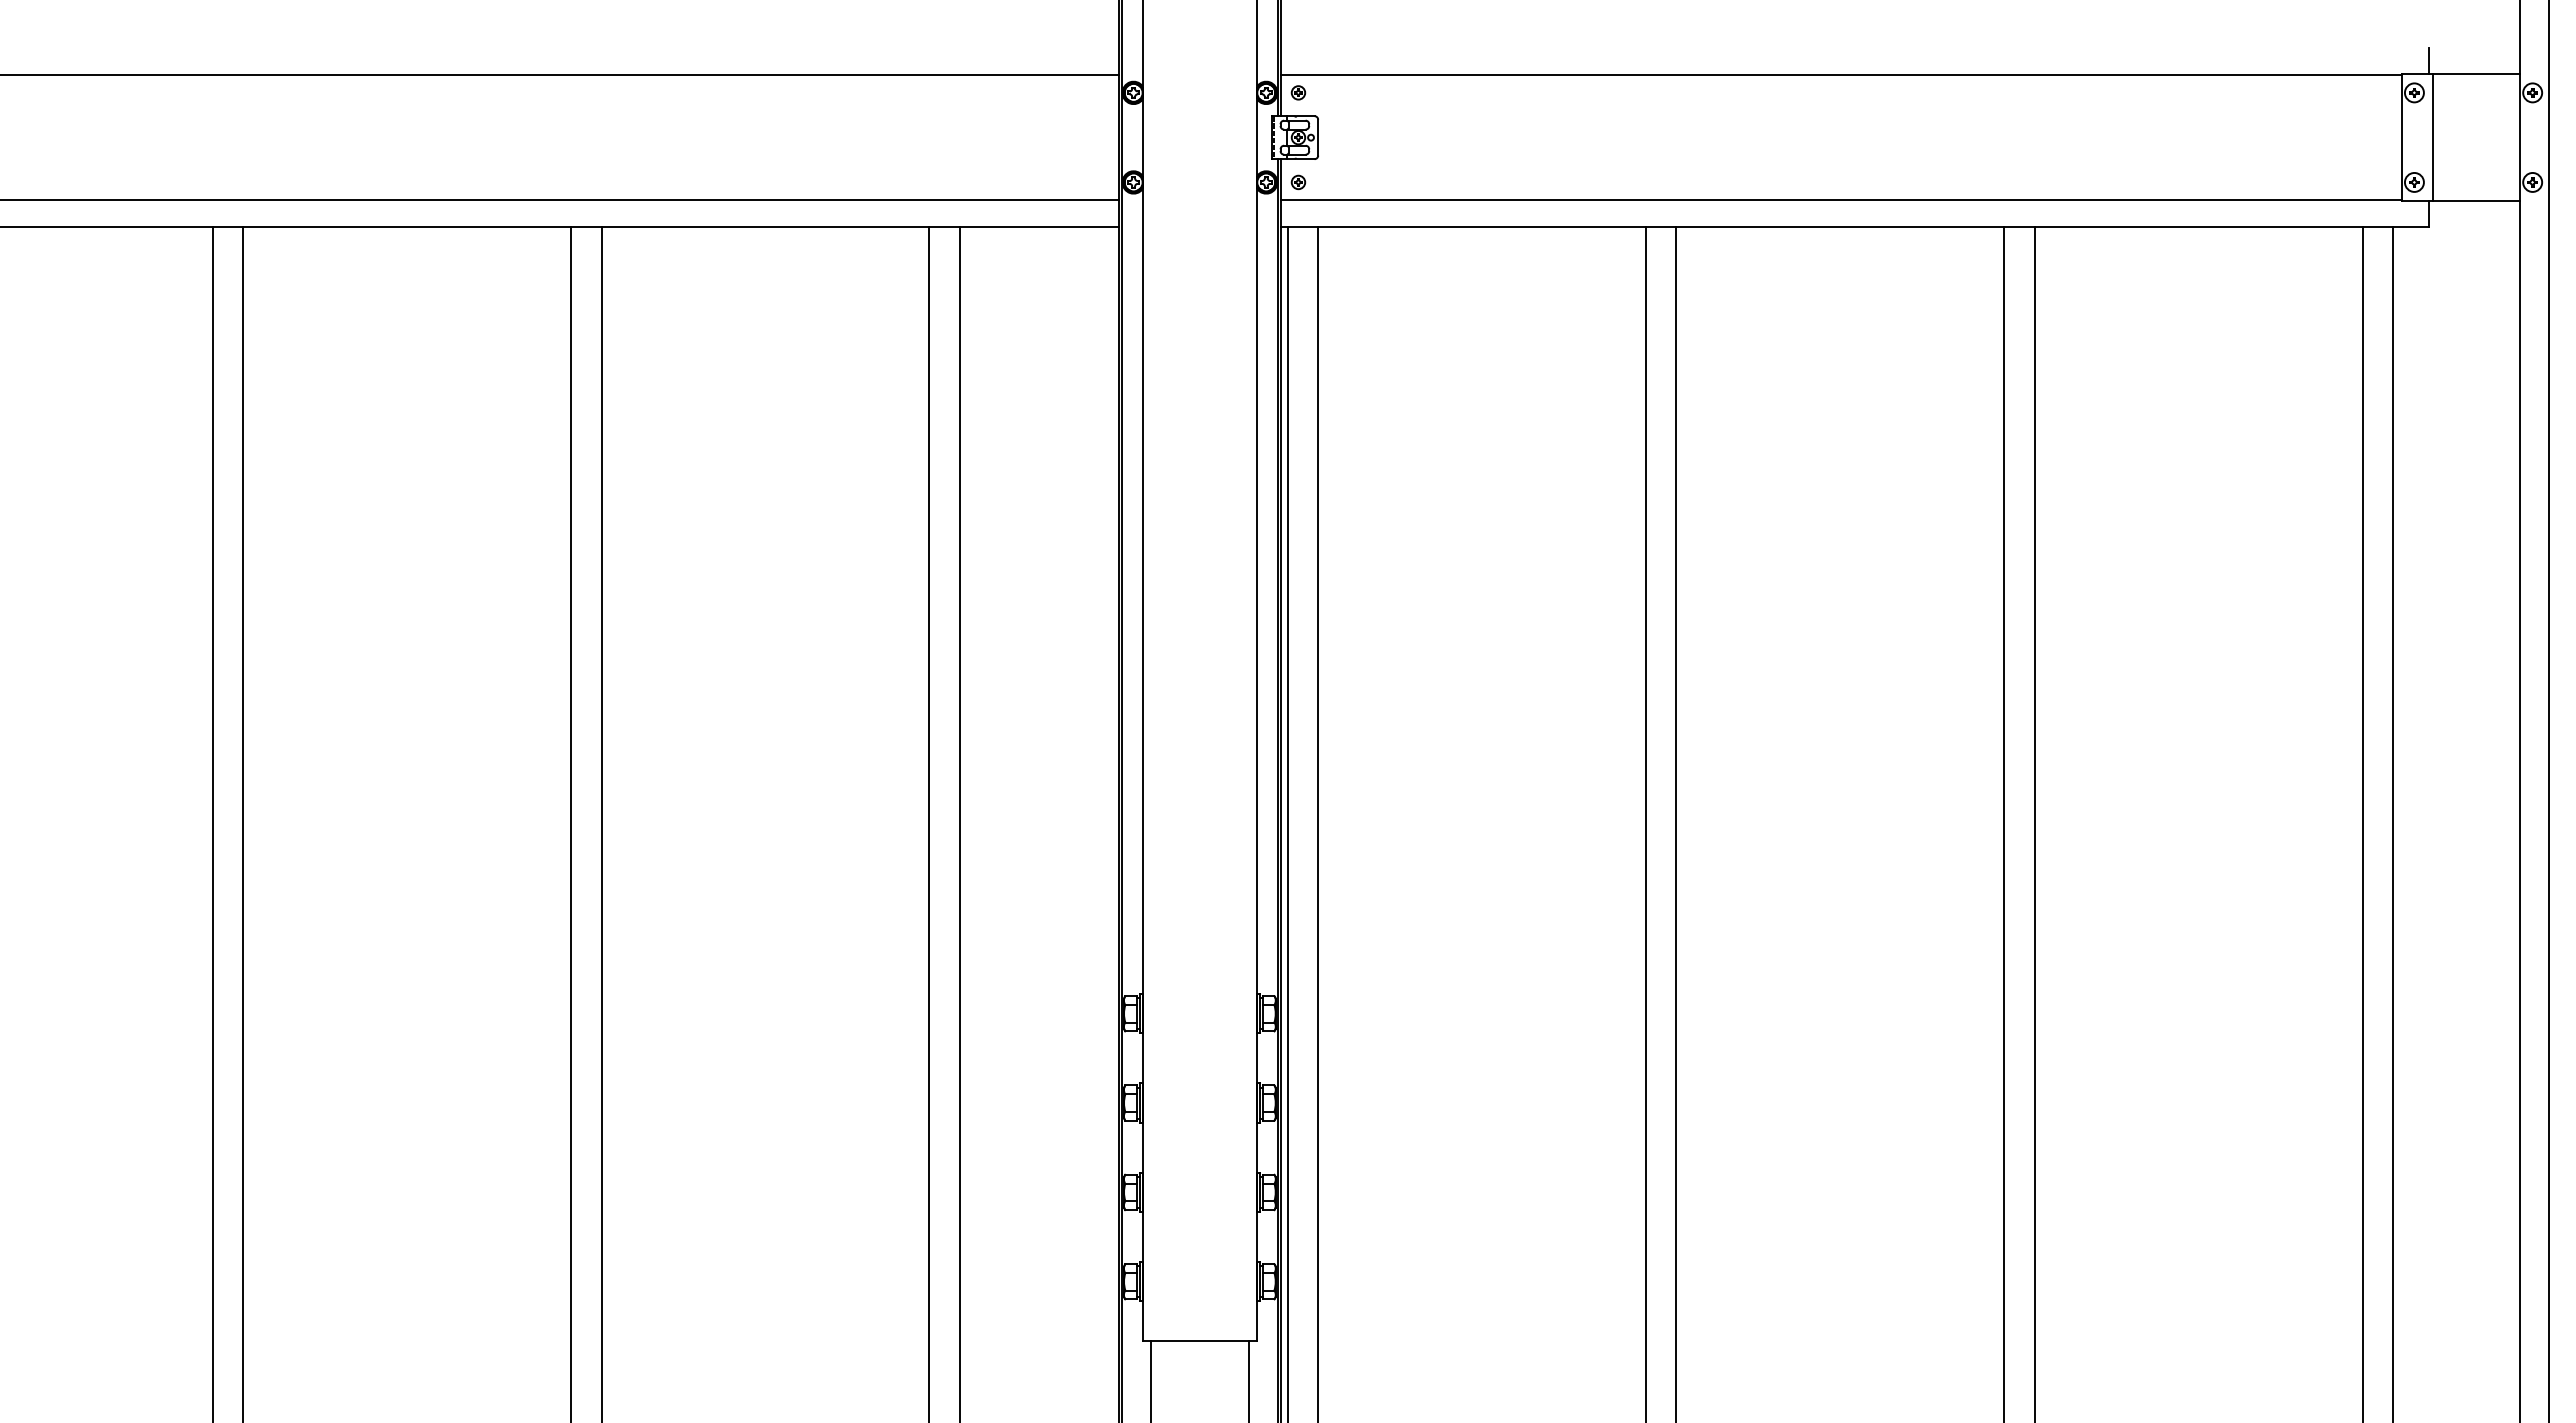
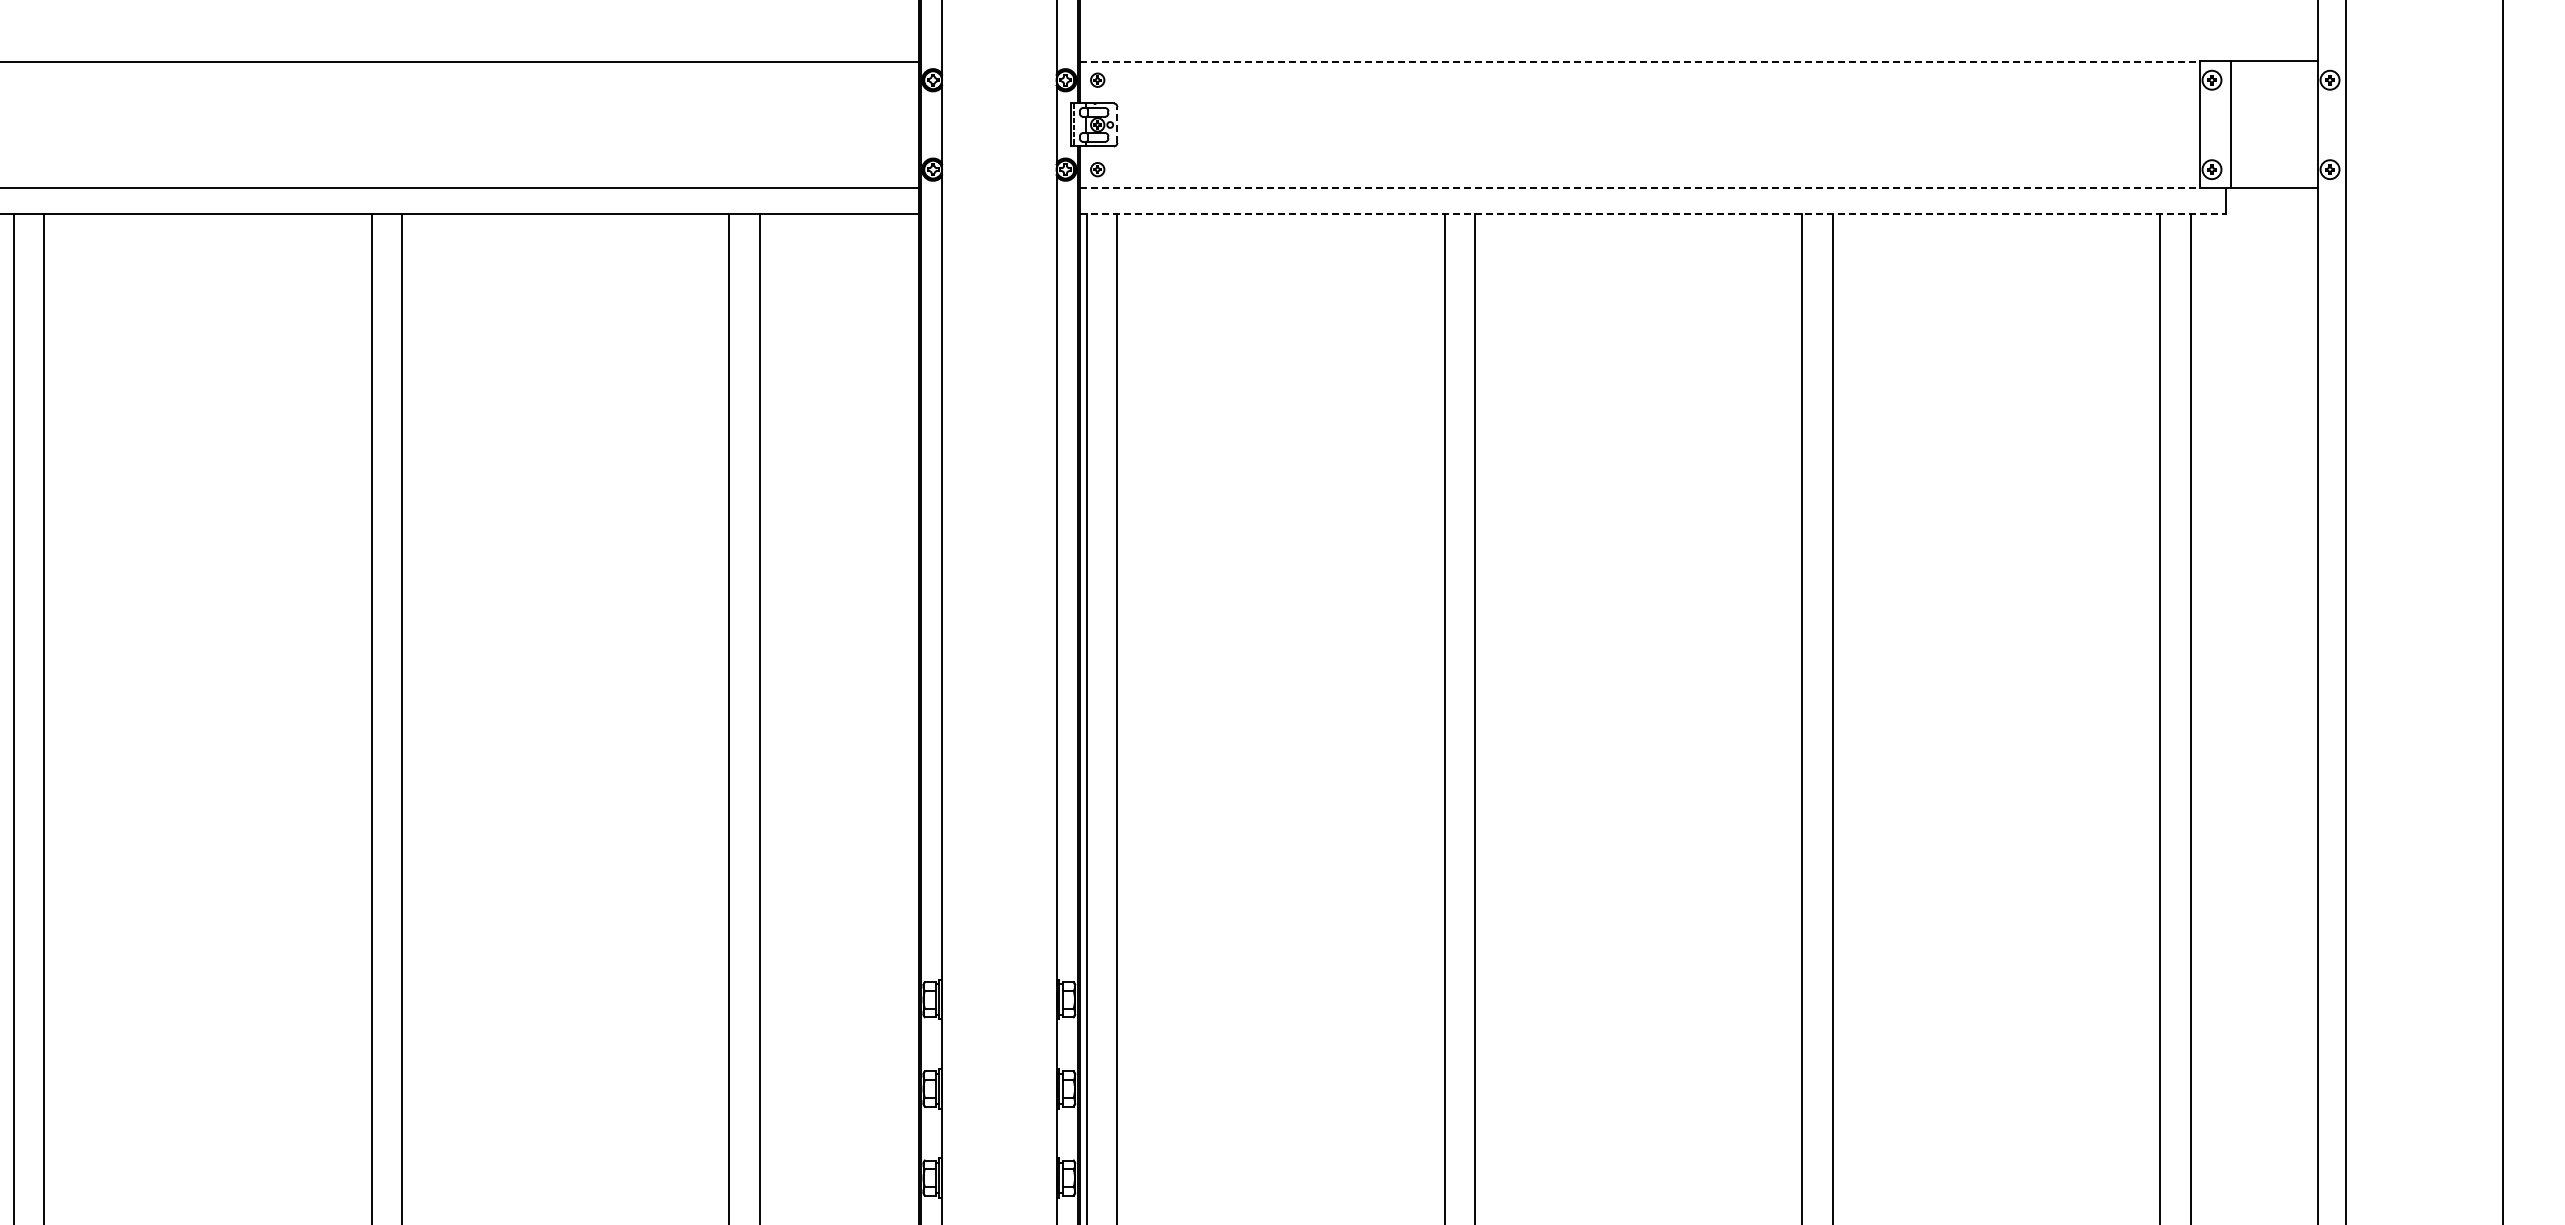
line: (2428, 61) -> (2226, 48), removed
line: (1841, 74) -> (1639, 61), solid -> dashed
line: (1318, 137) -> (1117, 124), solid -> dashed
line: (1841, 200) -> (1639, 187), solid -> dashed
line: (1855, 227) -> (1653, 214), solid -> dashed

